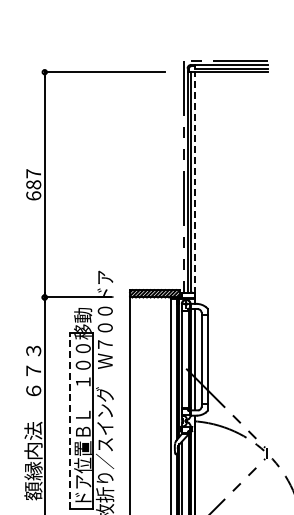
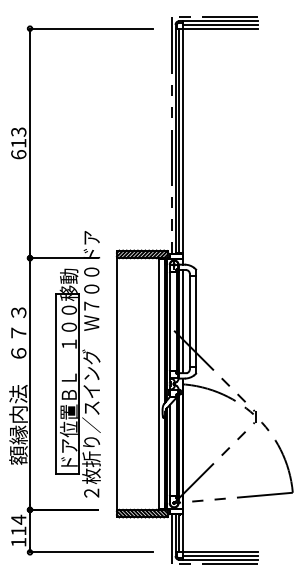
text: (33, 179) -> (18, 137), 687 -> 613
line: (195, 179) -> (183, 137), dashed -> solid
line: (70, 421) -> (56, 384), dashed -> solid

